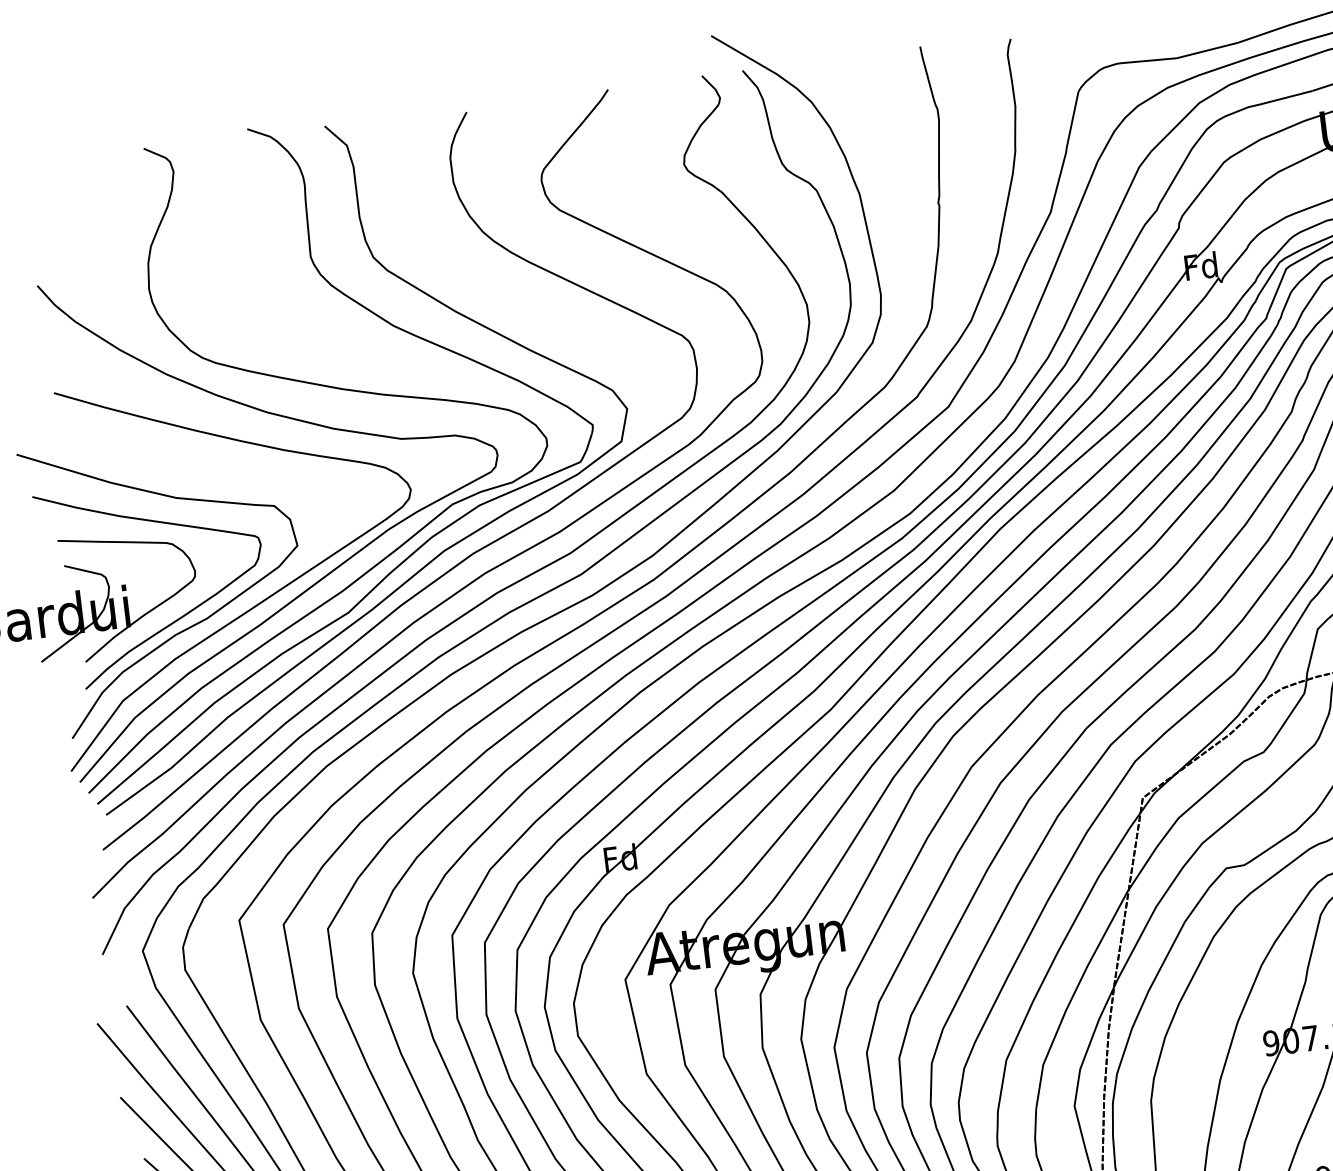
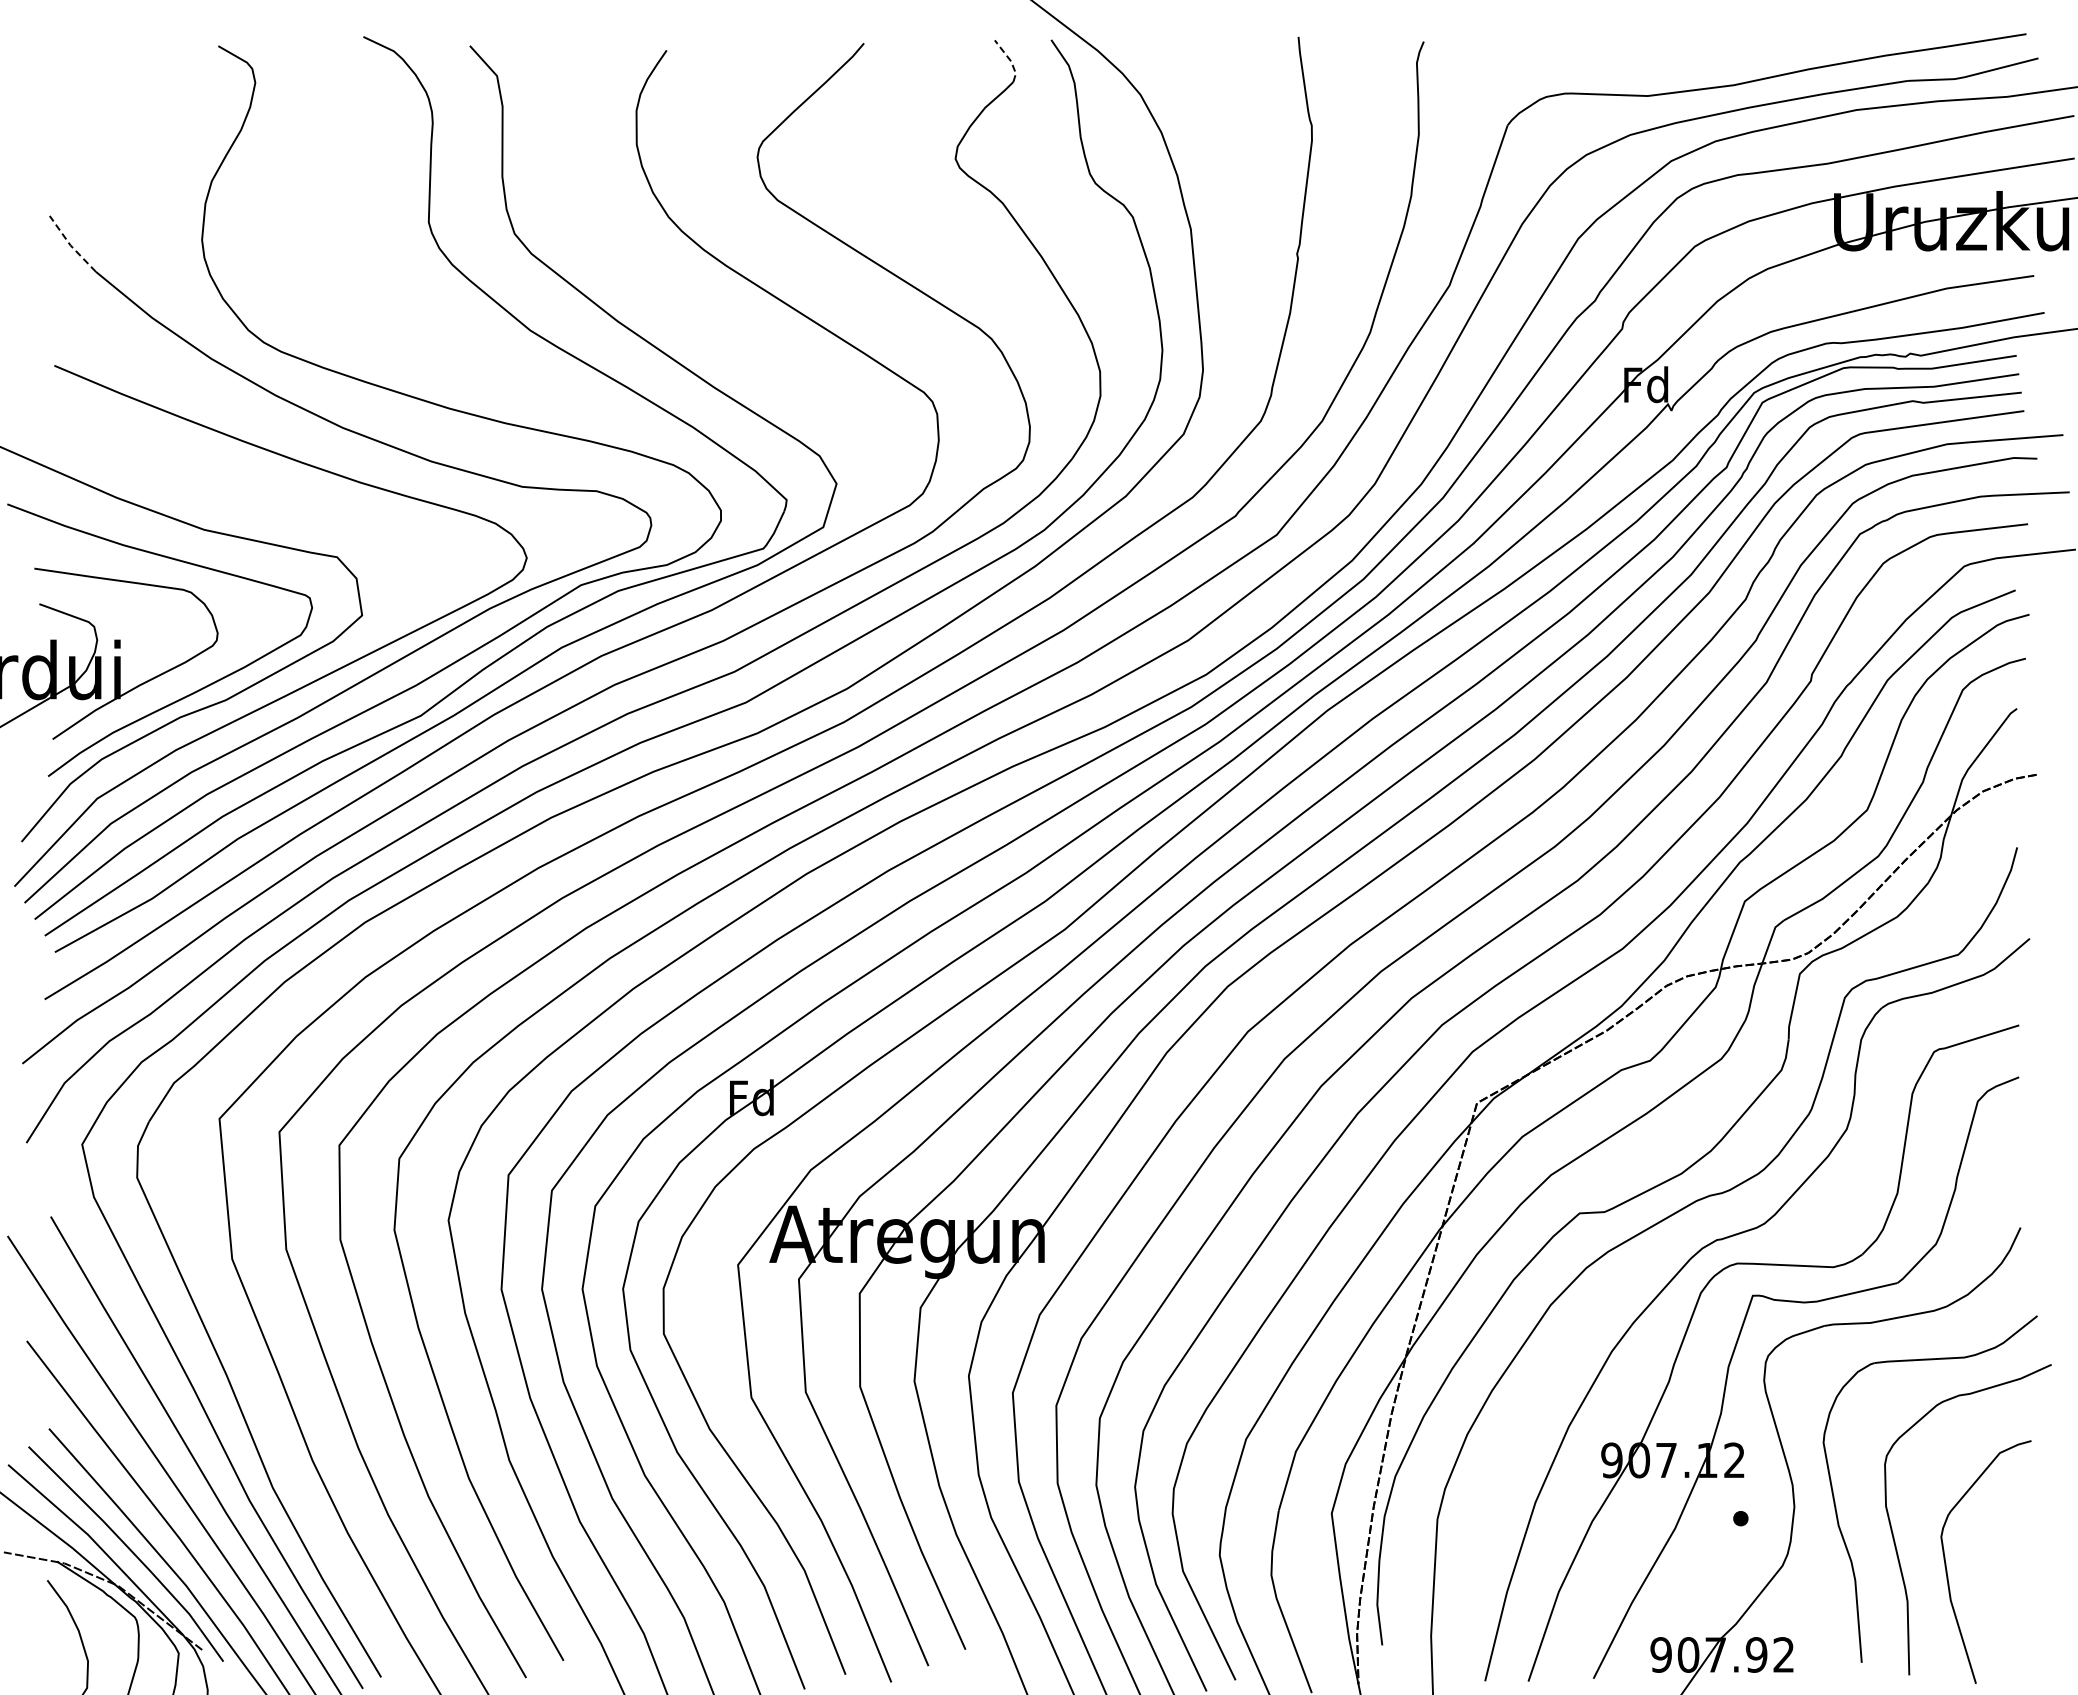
line: (714, 89) -> (1010, 60), solid -> dashed
line: (54, 305) -> (70, 245), solid -> dashed

